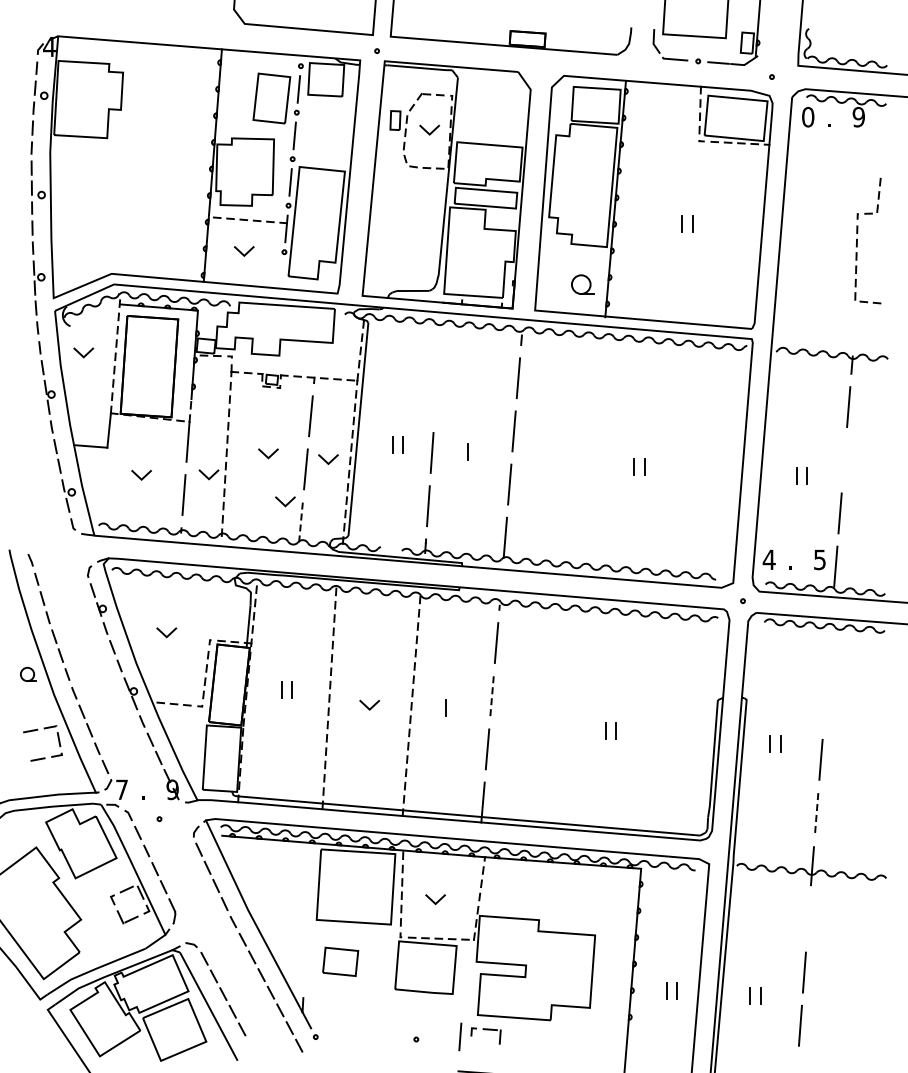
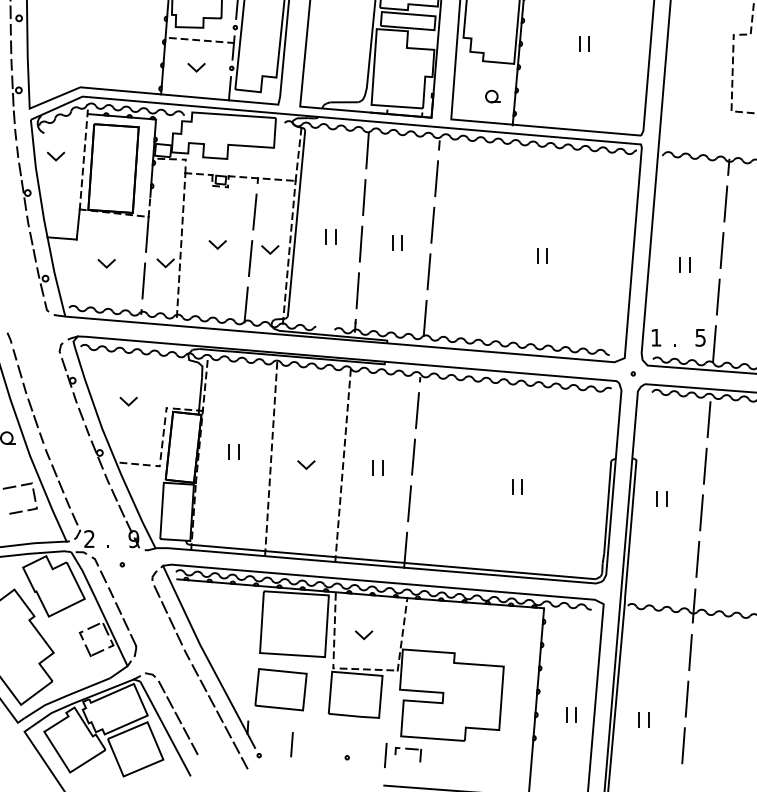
line: (282, 275) -> (230, 88), added
part: (581, 283) -> (491, 95), size x0.71
line: (439, 346) -> (367, 150), added
line: (435, 399) -> (364, 197), added
line: (478, 451) -> (401, 242), added
line: (844, 460) -> (722, 250), added
line: (287, 502) -> (234, 287), removed
line: (301, 522) -> (246, 305), dashed -> solid
text: (768, 559) -> (655, 337), 4 -> 1
line: (829, 653) -> (709, 419), added
line: (492, 695) -> (413, 456), dashed -> solid
line: (824, 706) -> (704, 466), added
line: (456, 707) -> (382, 467), added
text: (121, 789) -> (89, 538), 7 -> 2
line: (816, 812) -> (697, 558), dashed -> solid
line: (807, 919) -> (689, 652), added
part: (340, 961) -> (280, 689), size x1.67
line: (353, 1024) -> (292, 744), added

